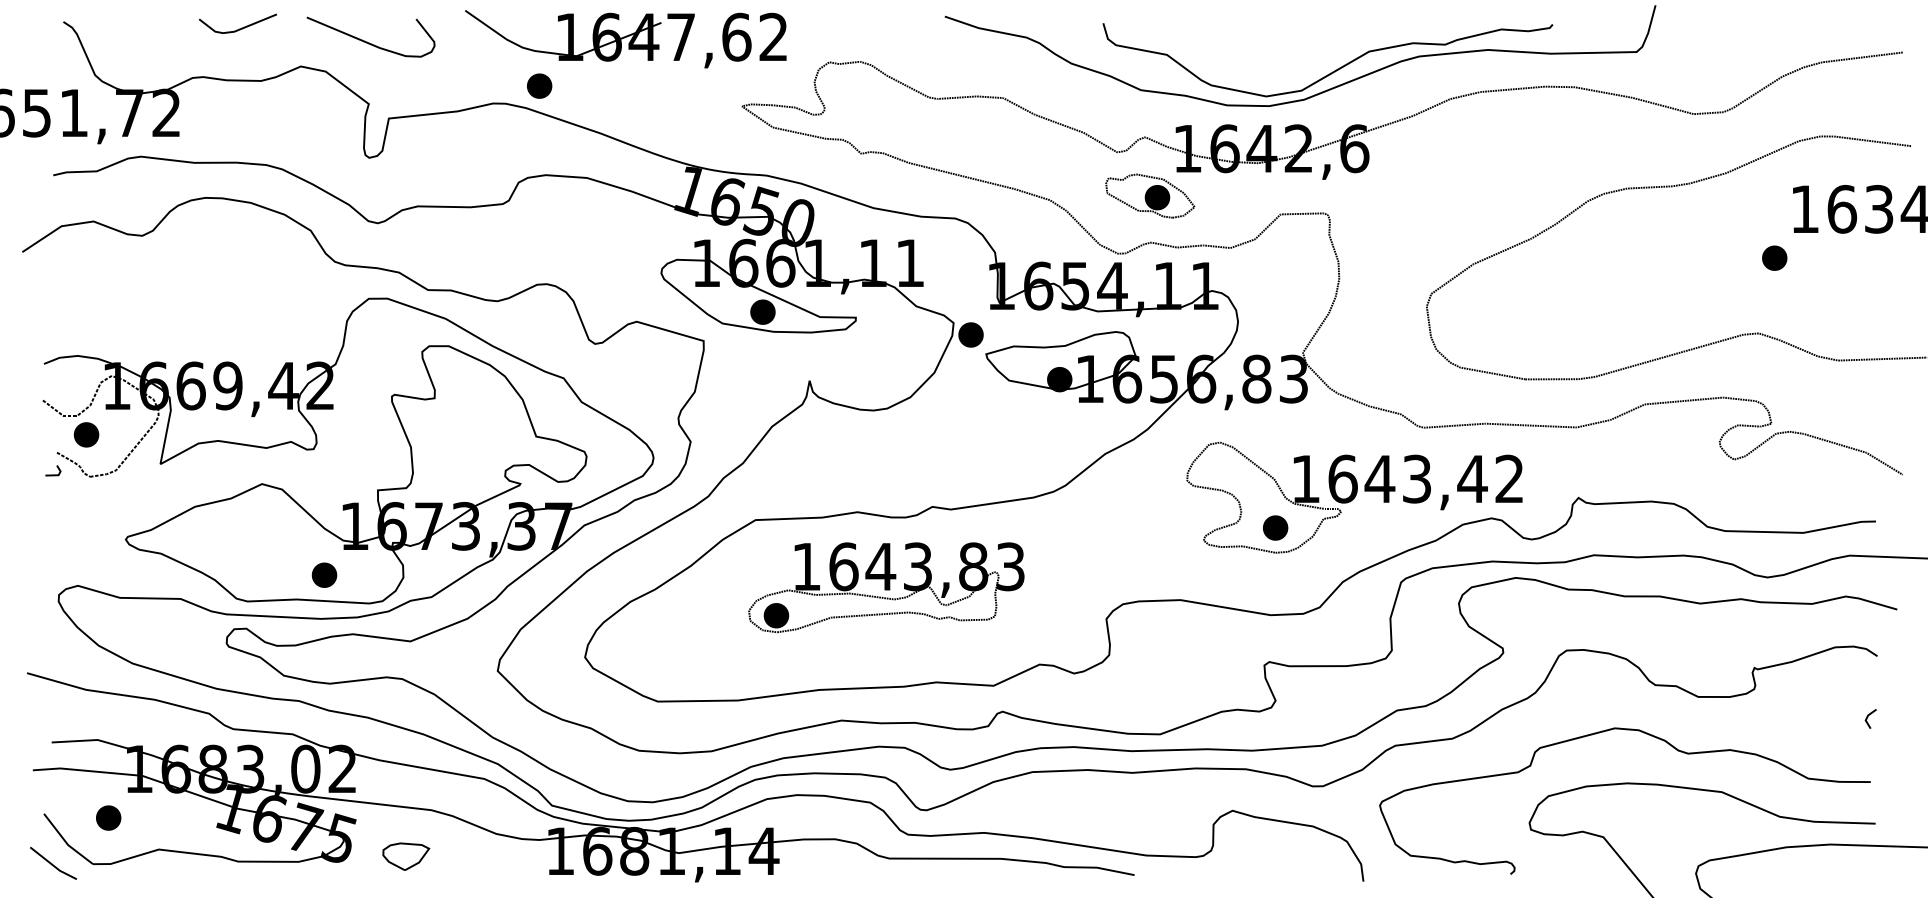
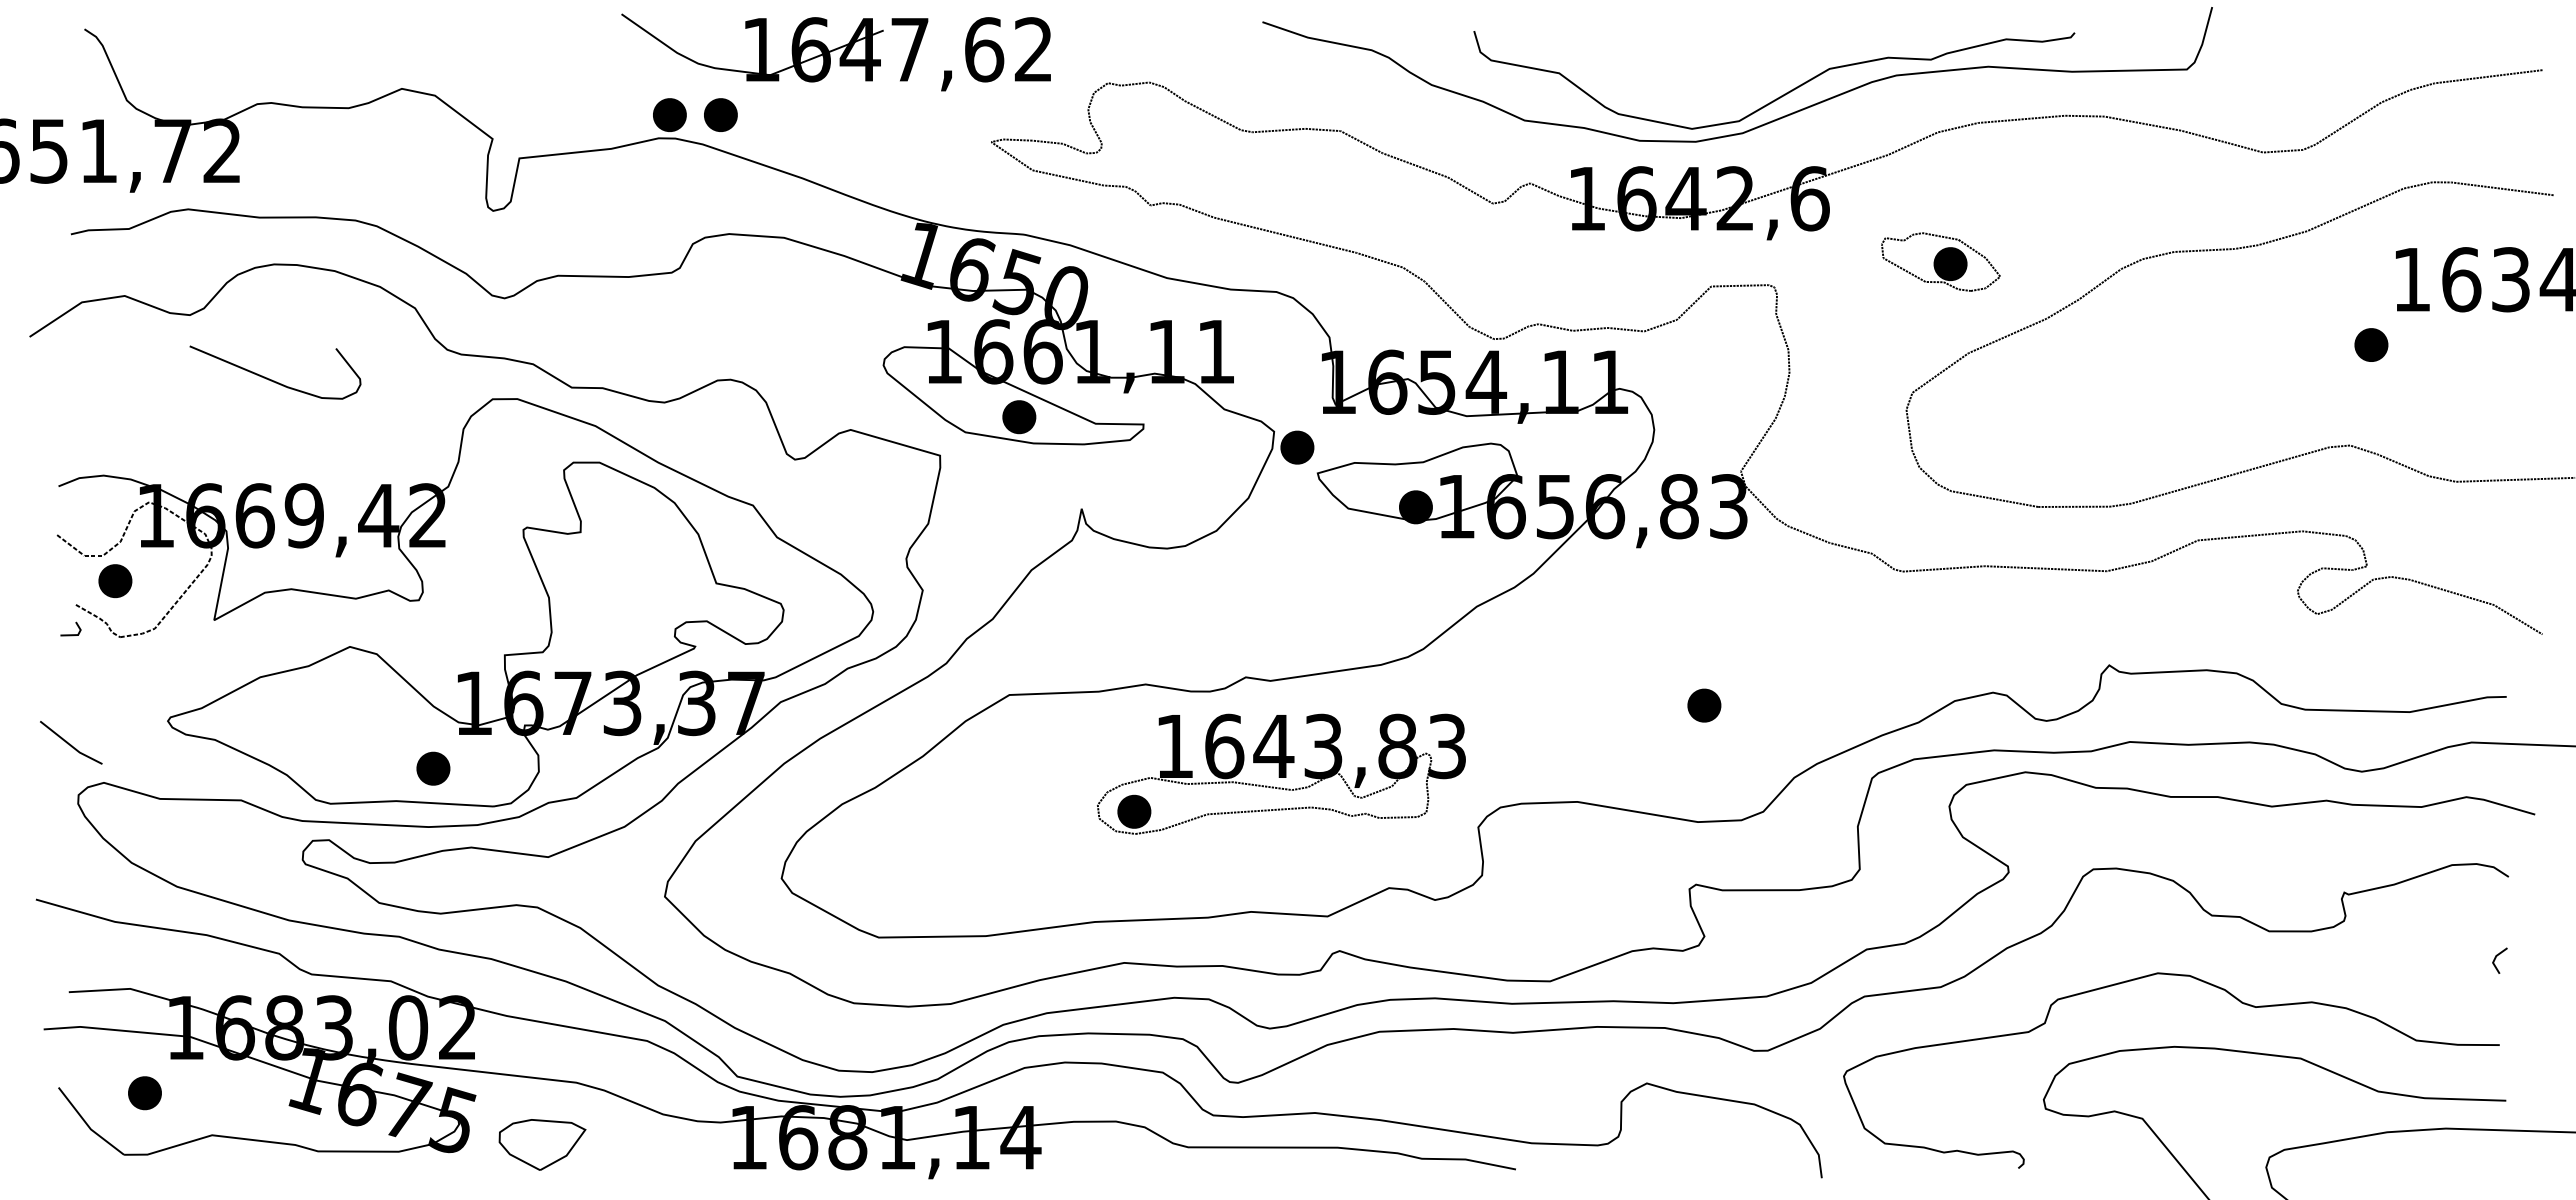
line: (240, 28) -> (321, 37), removed
curve: (368, 42) -> (272, 379), moved
part: (501, 85) -> (669, 114), added
part: (1149, 195) -> (1940, 261), moved
part: (1354, 497) -> (1809, 664), removed
part: (886, 587) -> (1281, 773), moved
part: (406, 856) -> (542, 1144), size x1.4
line: (53, 864) -> (71, 744), moved

